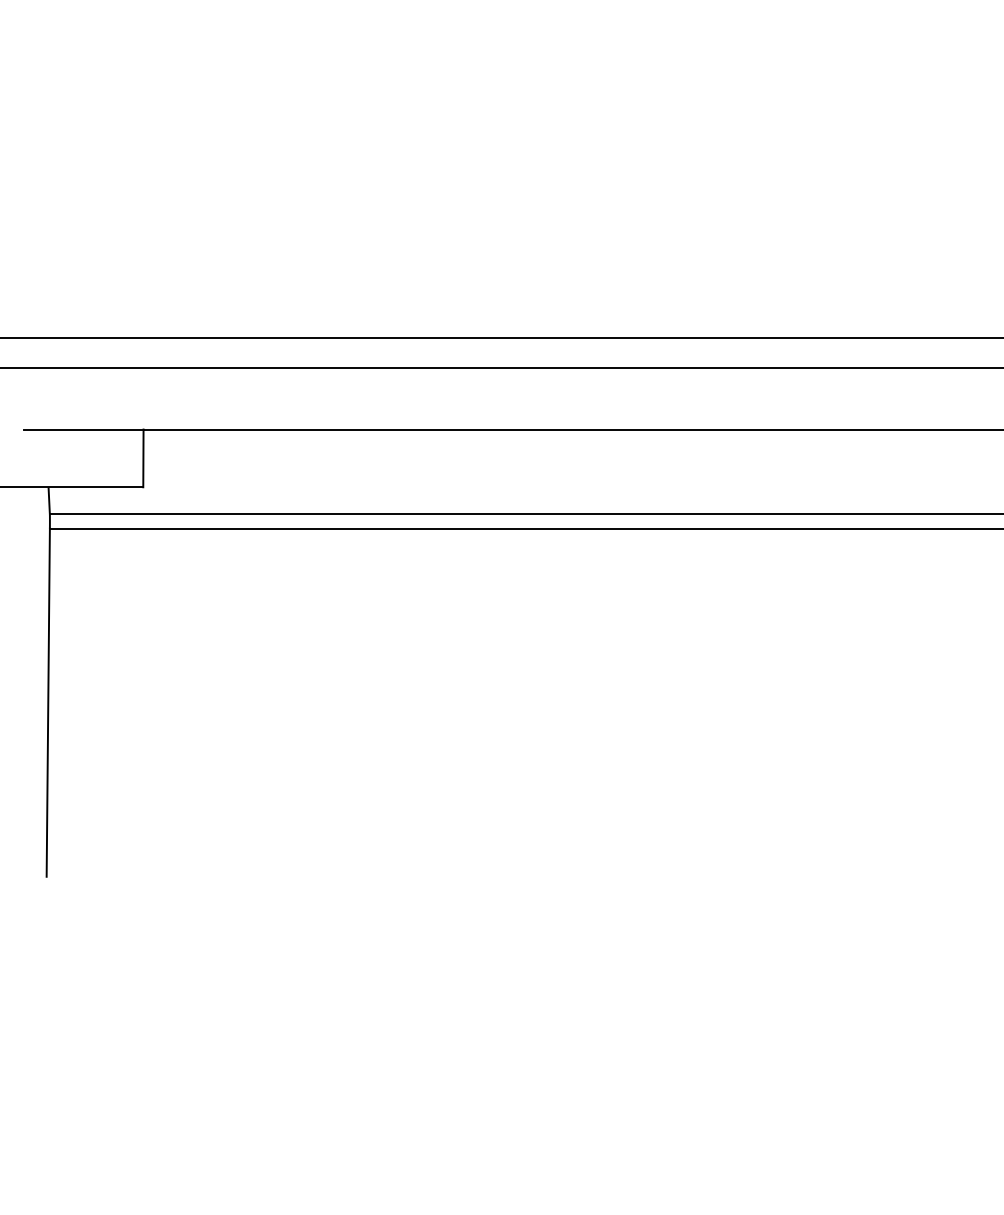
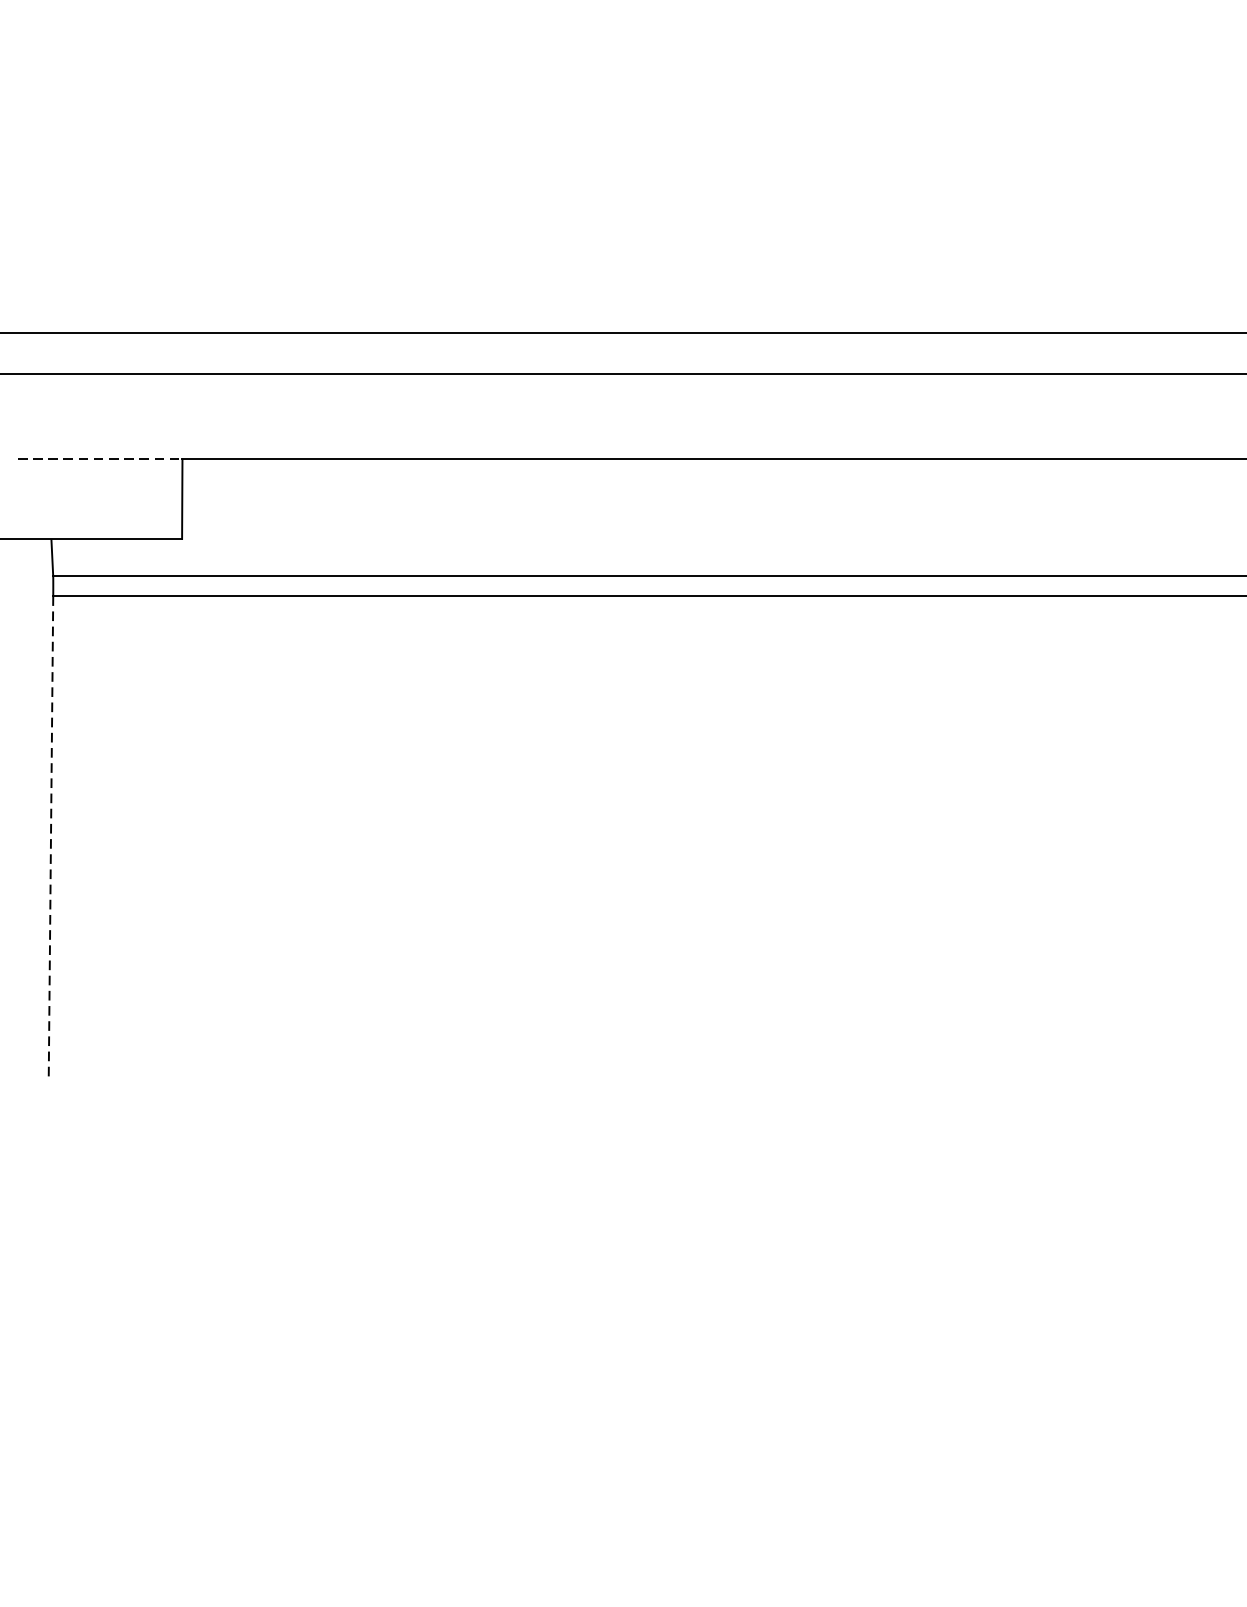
line: (83, 429) -> (99, 459), solid -> dashed
line: (48, 702) -> (51, 835), solid -> dashed

